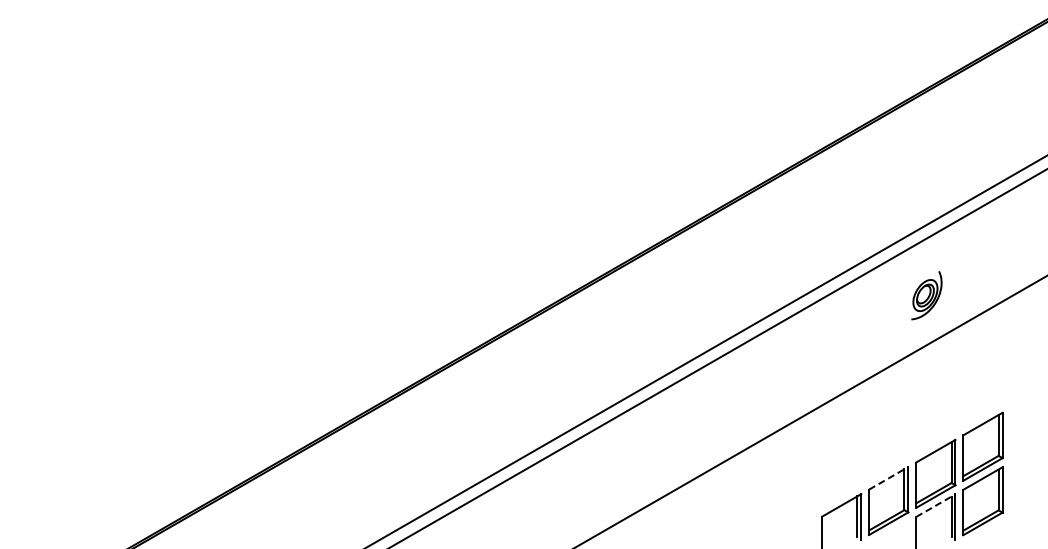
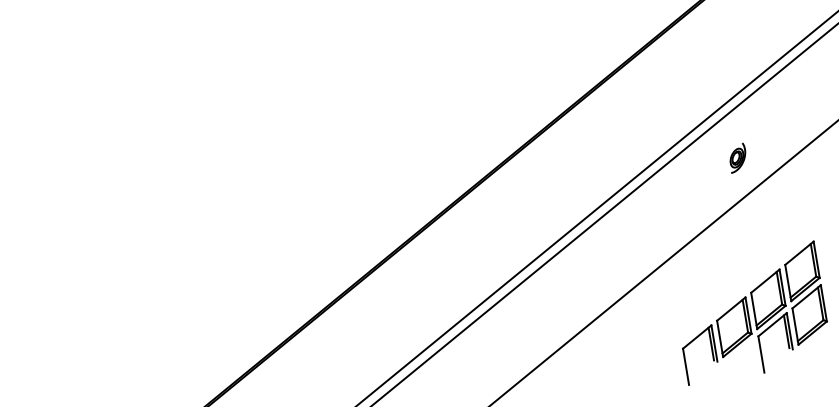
part: (927, 295) -> (738, 157), size x0.71
line: (888, 478) -> (731, 309), dashed -> solid
line: (935, 505) -> (772, 324), dashed -> solid

